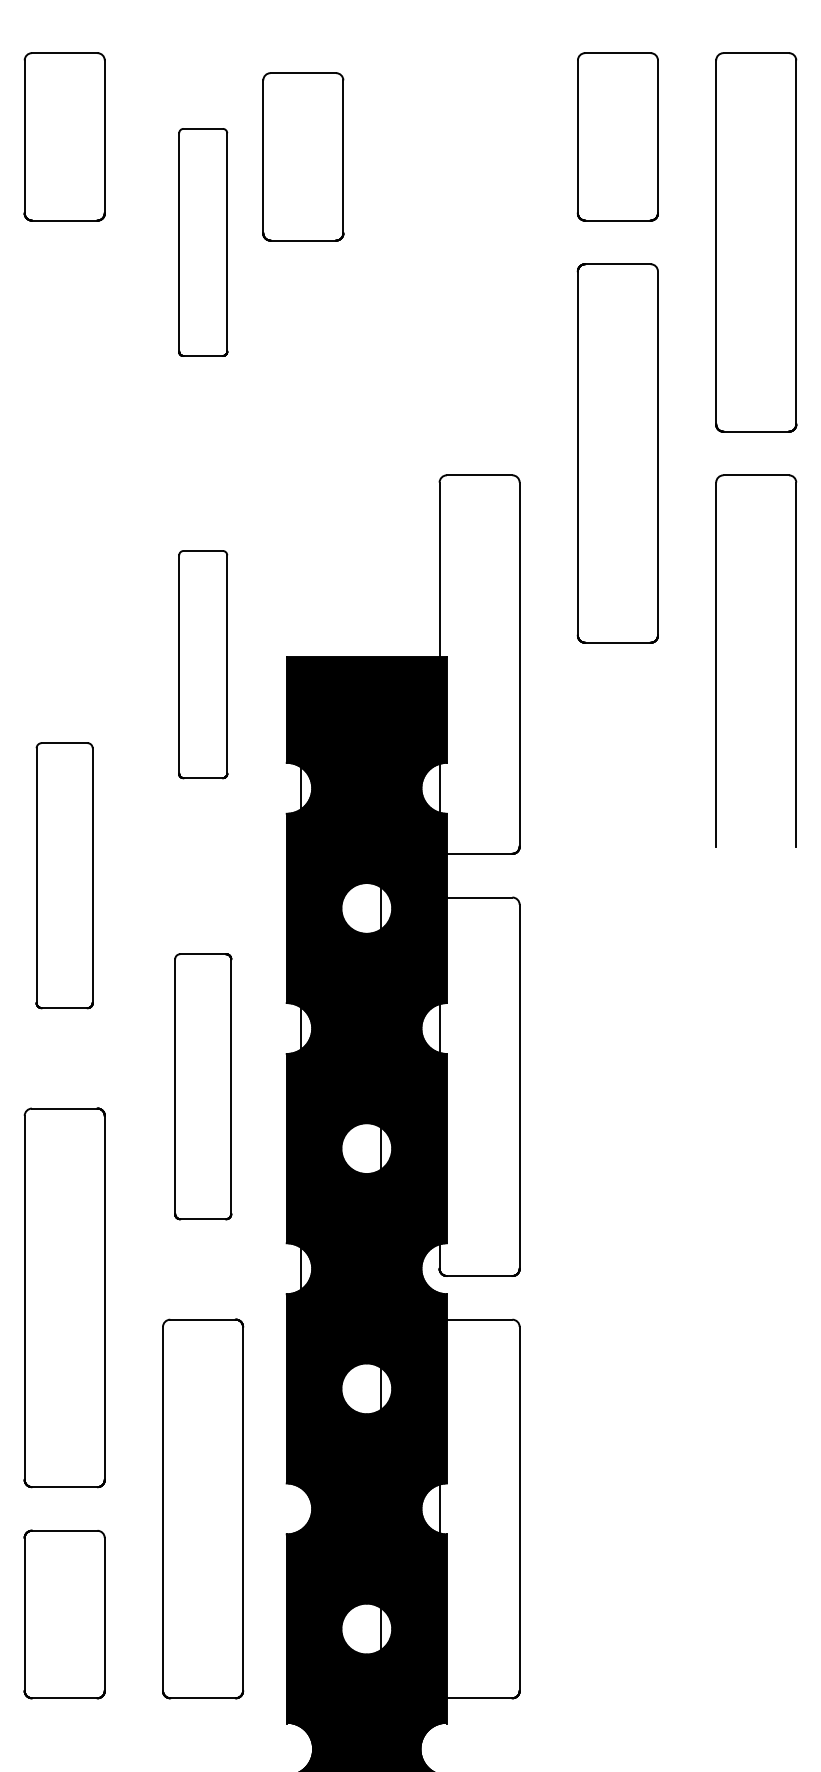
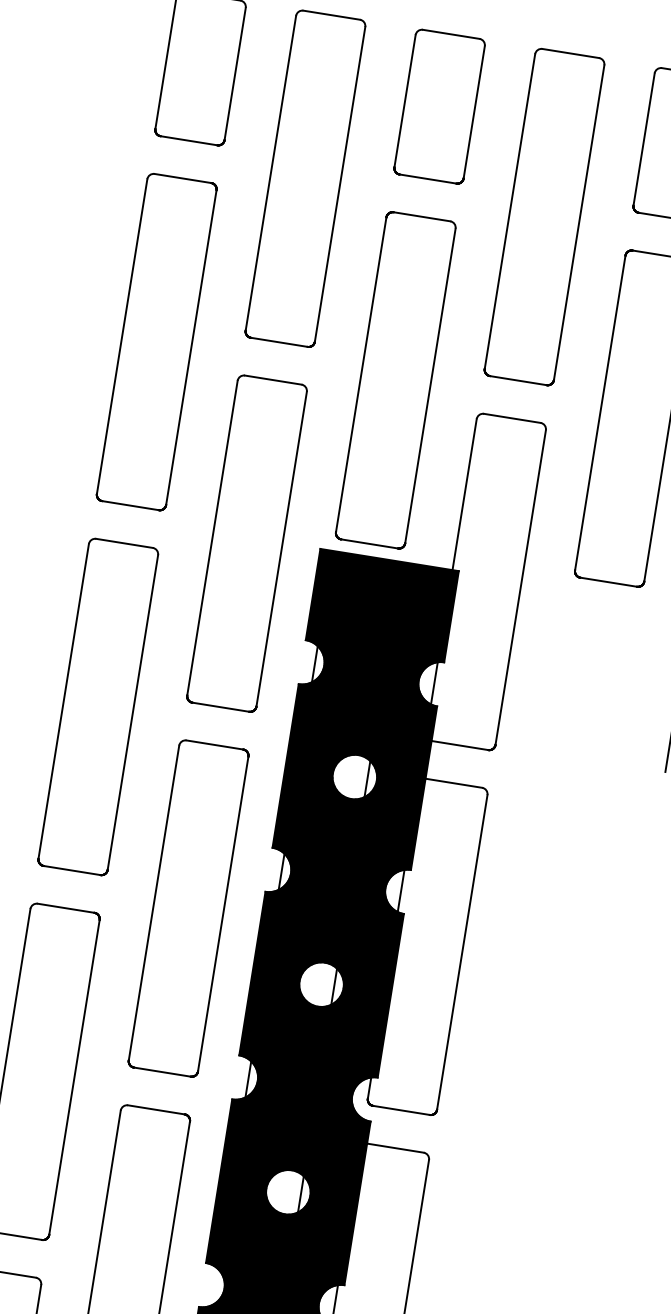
part: (303, 156) -> (439, 106), moved
part: (203, 242) -> (305, 178), size x1.67
part: (479, 242) -> (544, 217), added
part: (64, 453) -> (156, 342), added
part: (341, 453) -> (395, 380), added
part: (203, 664) -> (247, 543), size x1.67
part: (64, 875) -> (98, 706), size x1.43
part: (203, 1086) -> (189, 908), size x1.43

